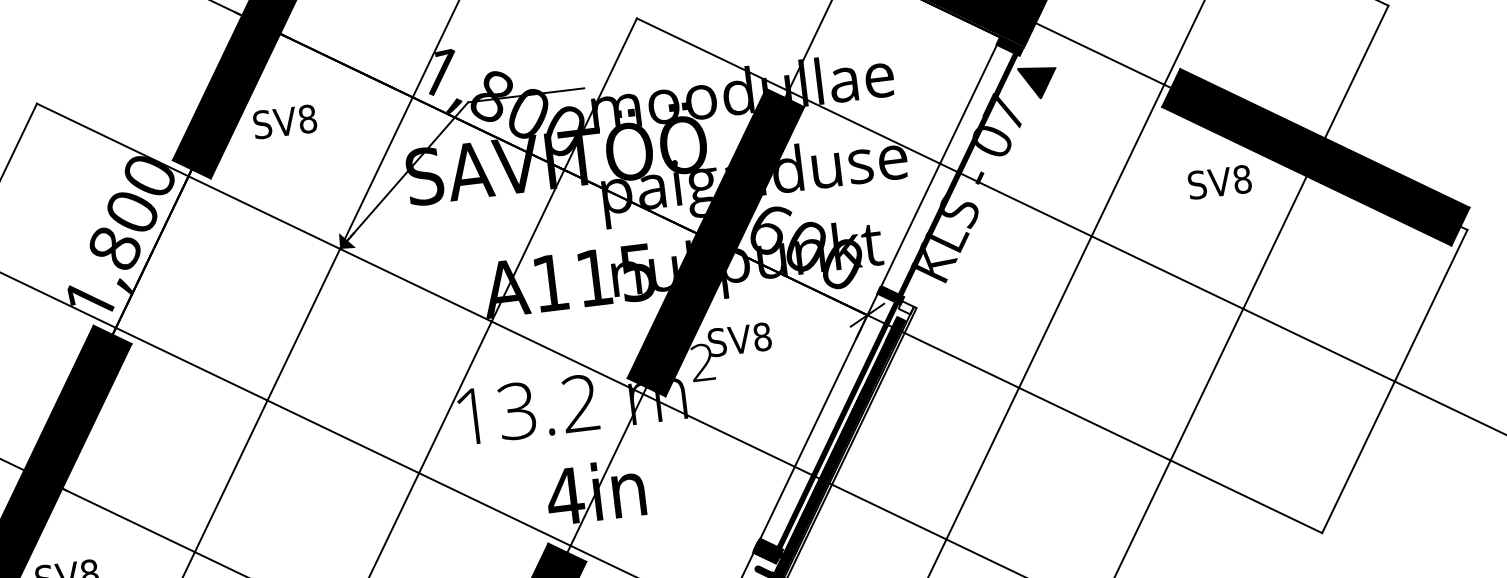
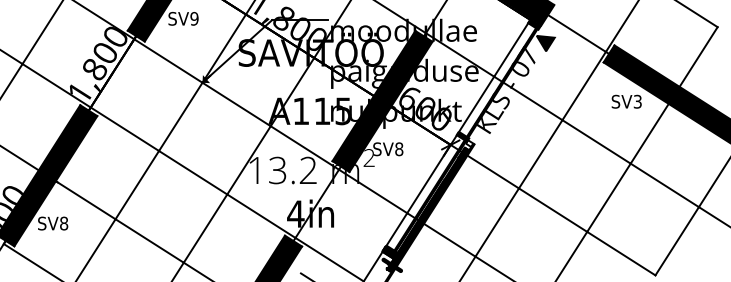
text: (307, 118) -> (194, 18), SV8 -> SV9
text: (1241, 179) -> (637, 101), SV8 -> SV3

